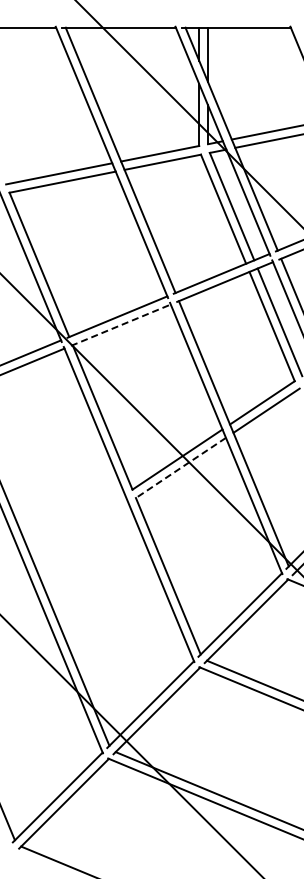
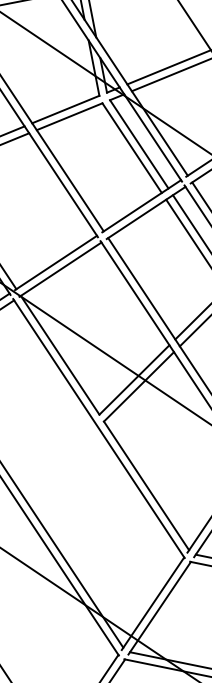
line: (120, 325) -> (60, 269), dashed -> solid
line: (180, 468) -> (138, 387), dashed -> solid

